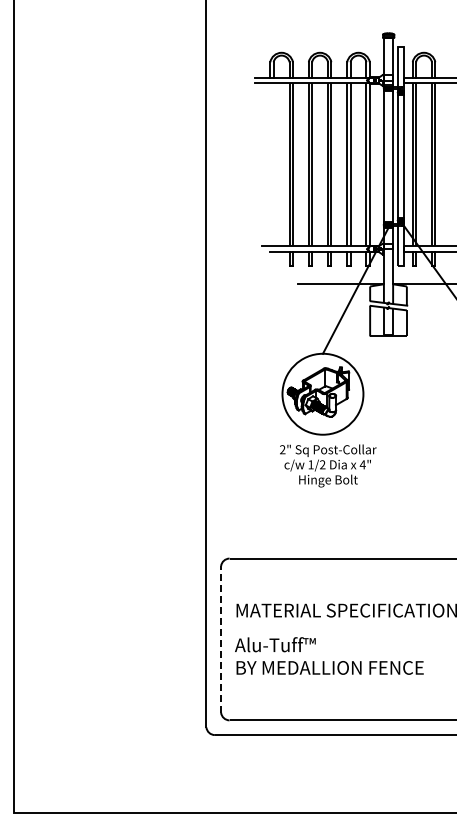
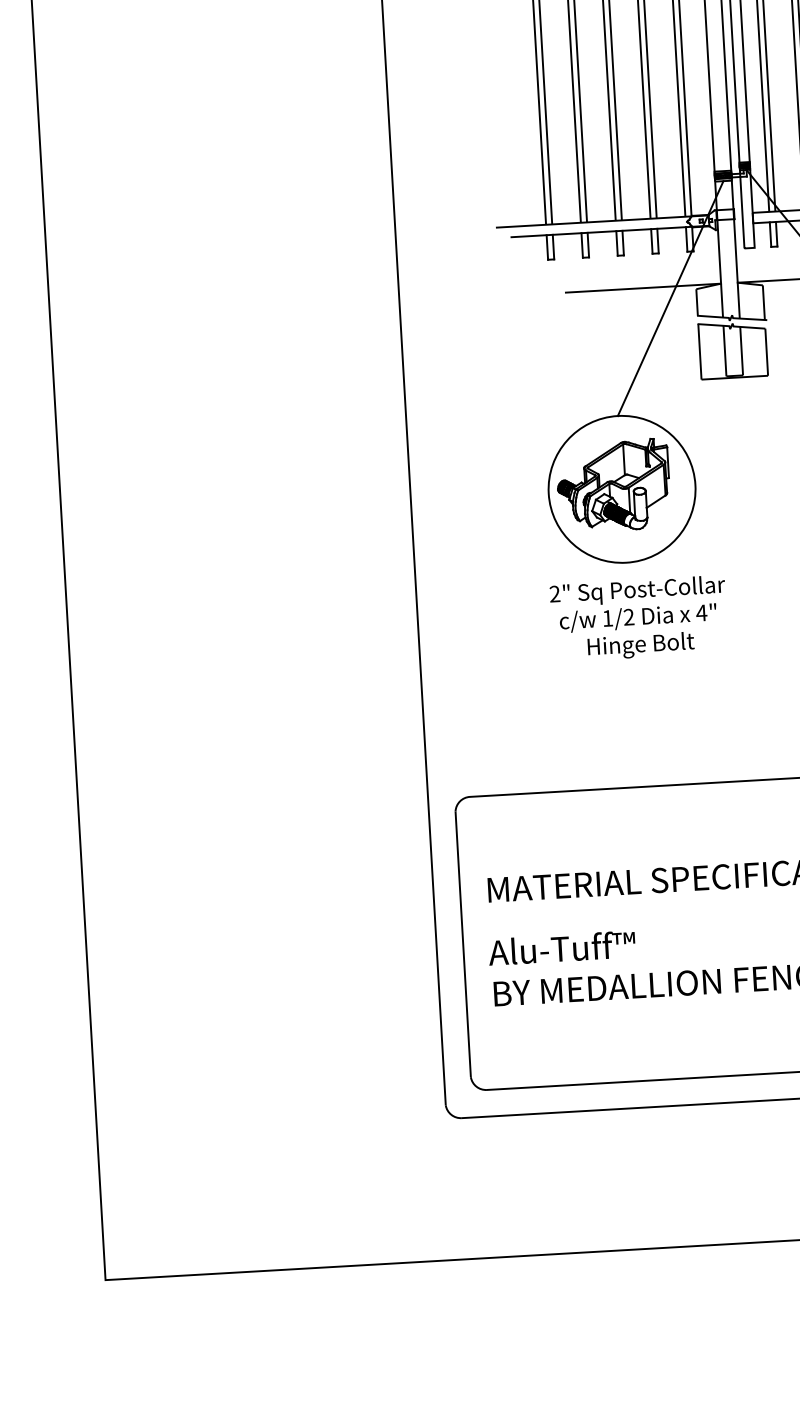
line: (221, 638) -> (463, 942), dashed -> solid

